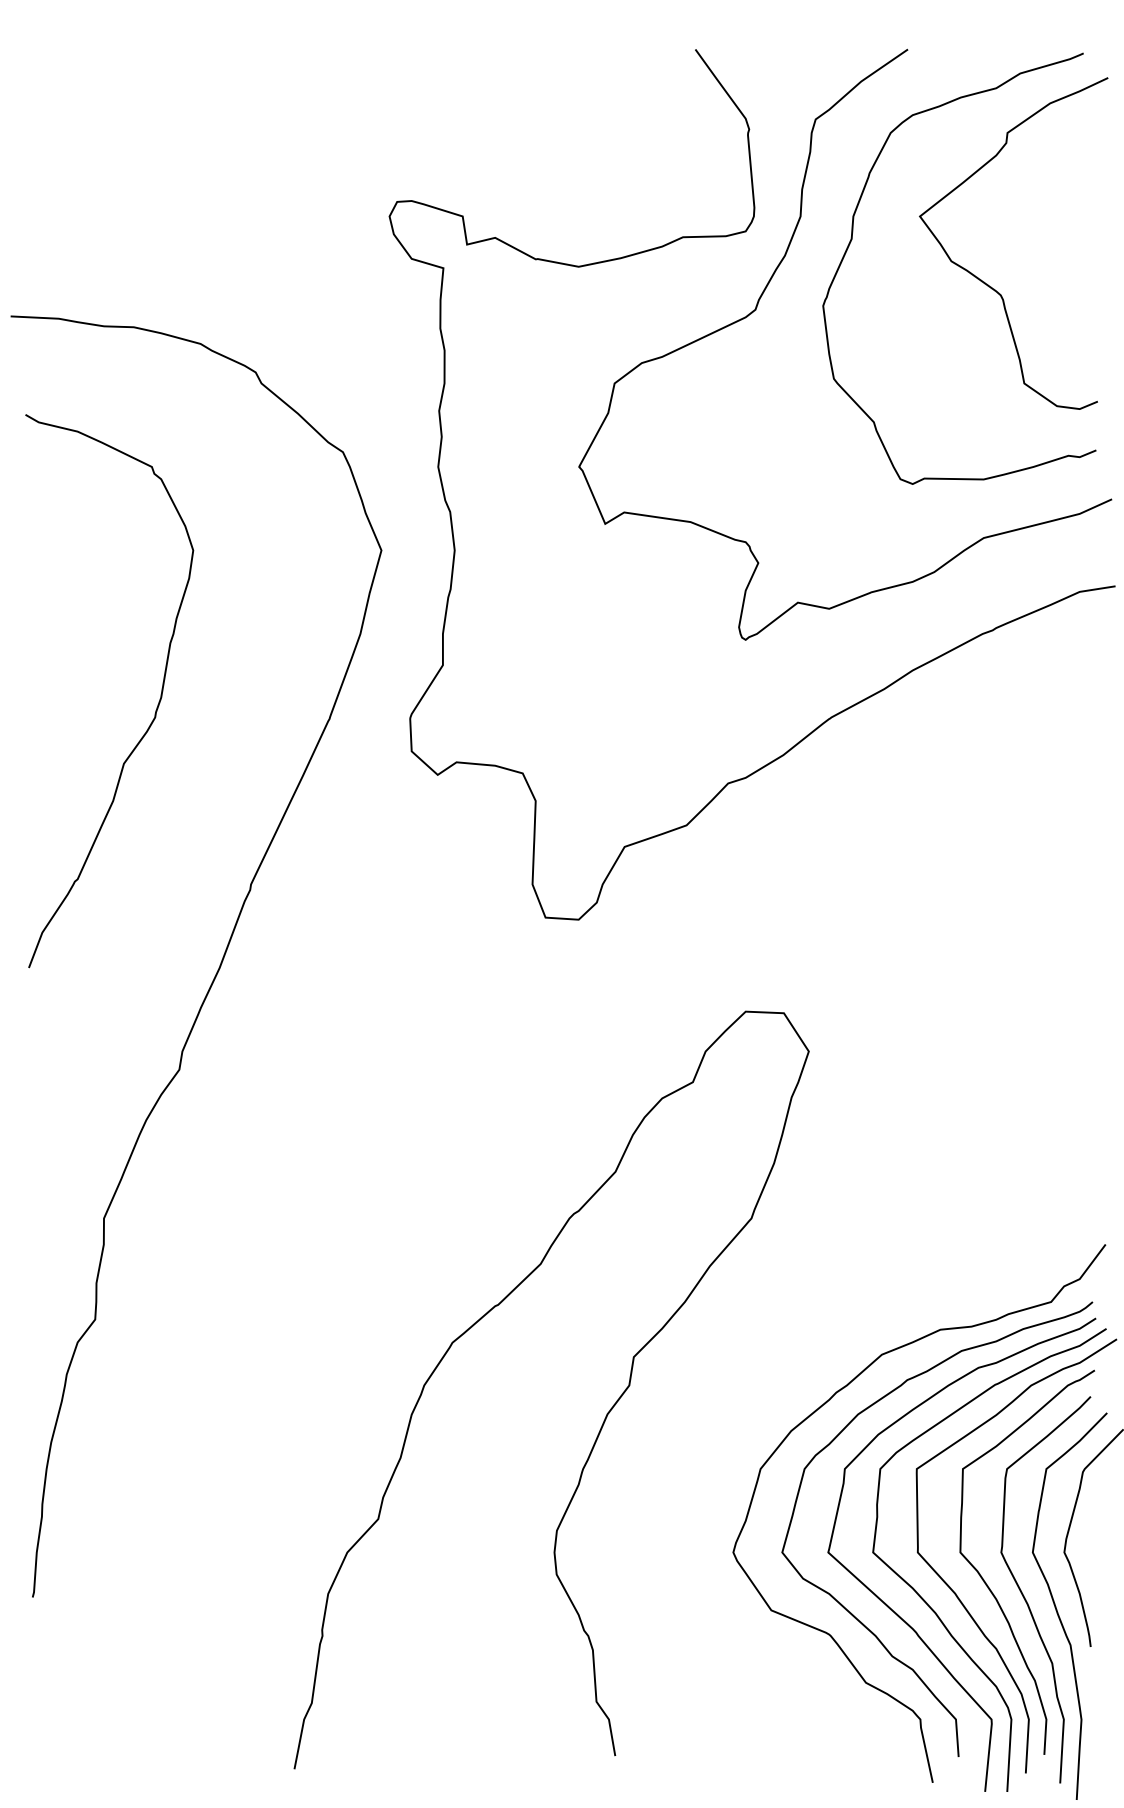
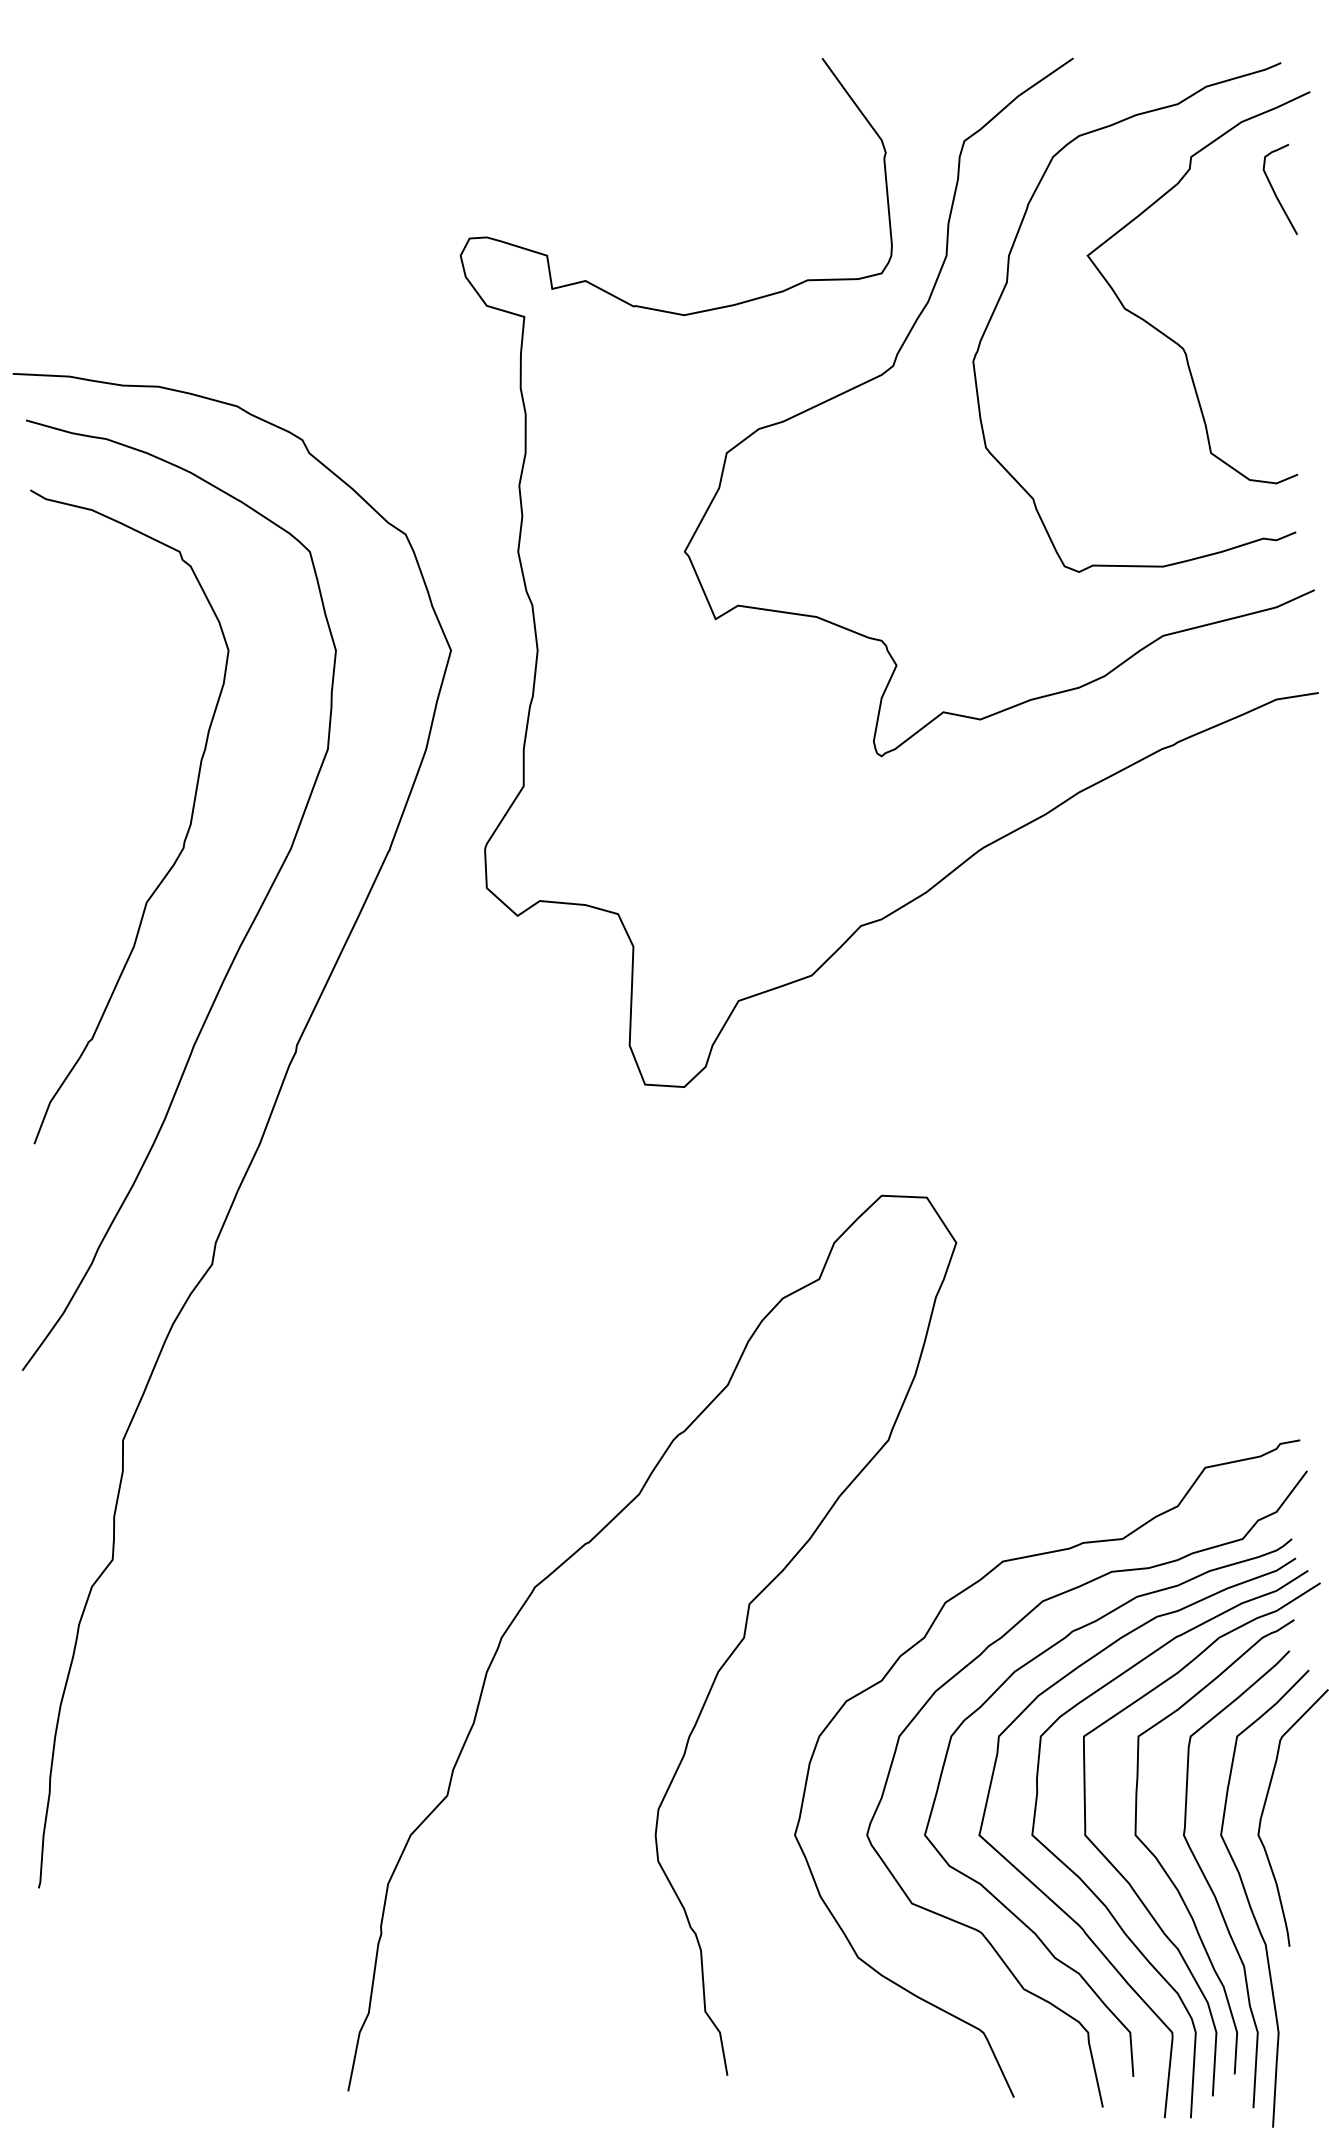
curve: (1078, 162) -> (1275, 192), added
curve: (210, 785) -> (248, 928), added
curve: (779, 1388) -> (921, 1641), added

